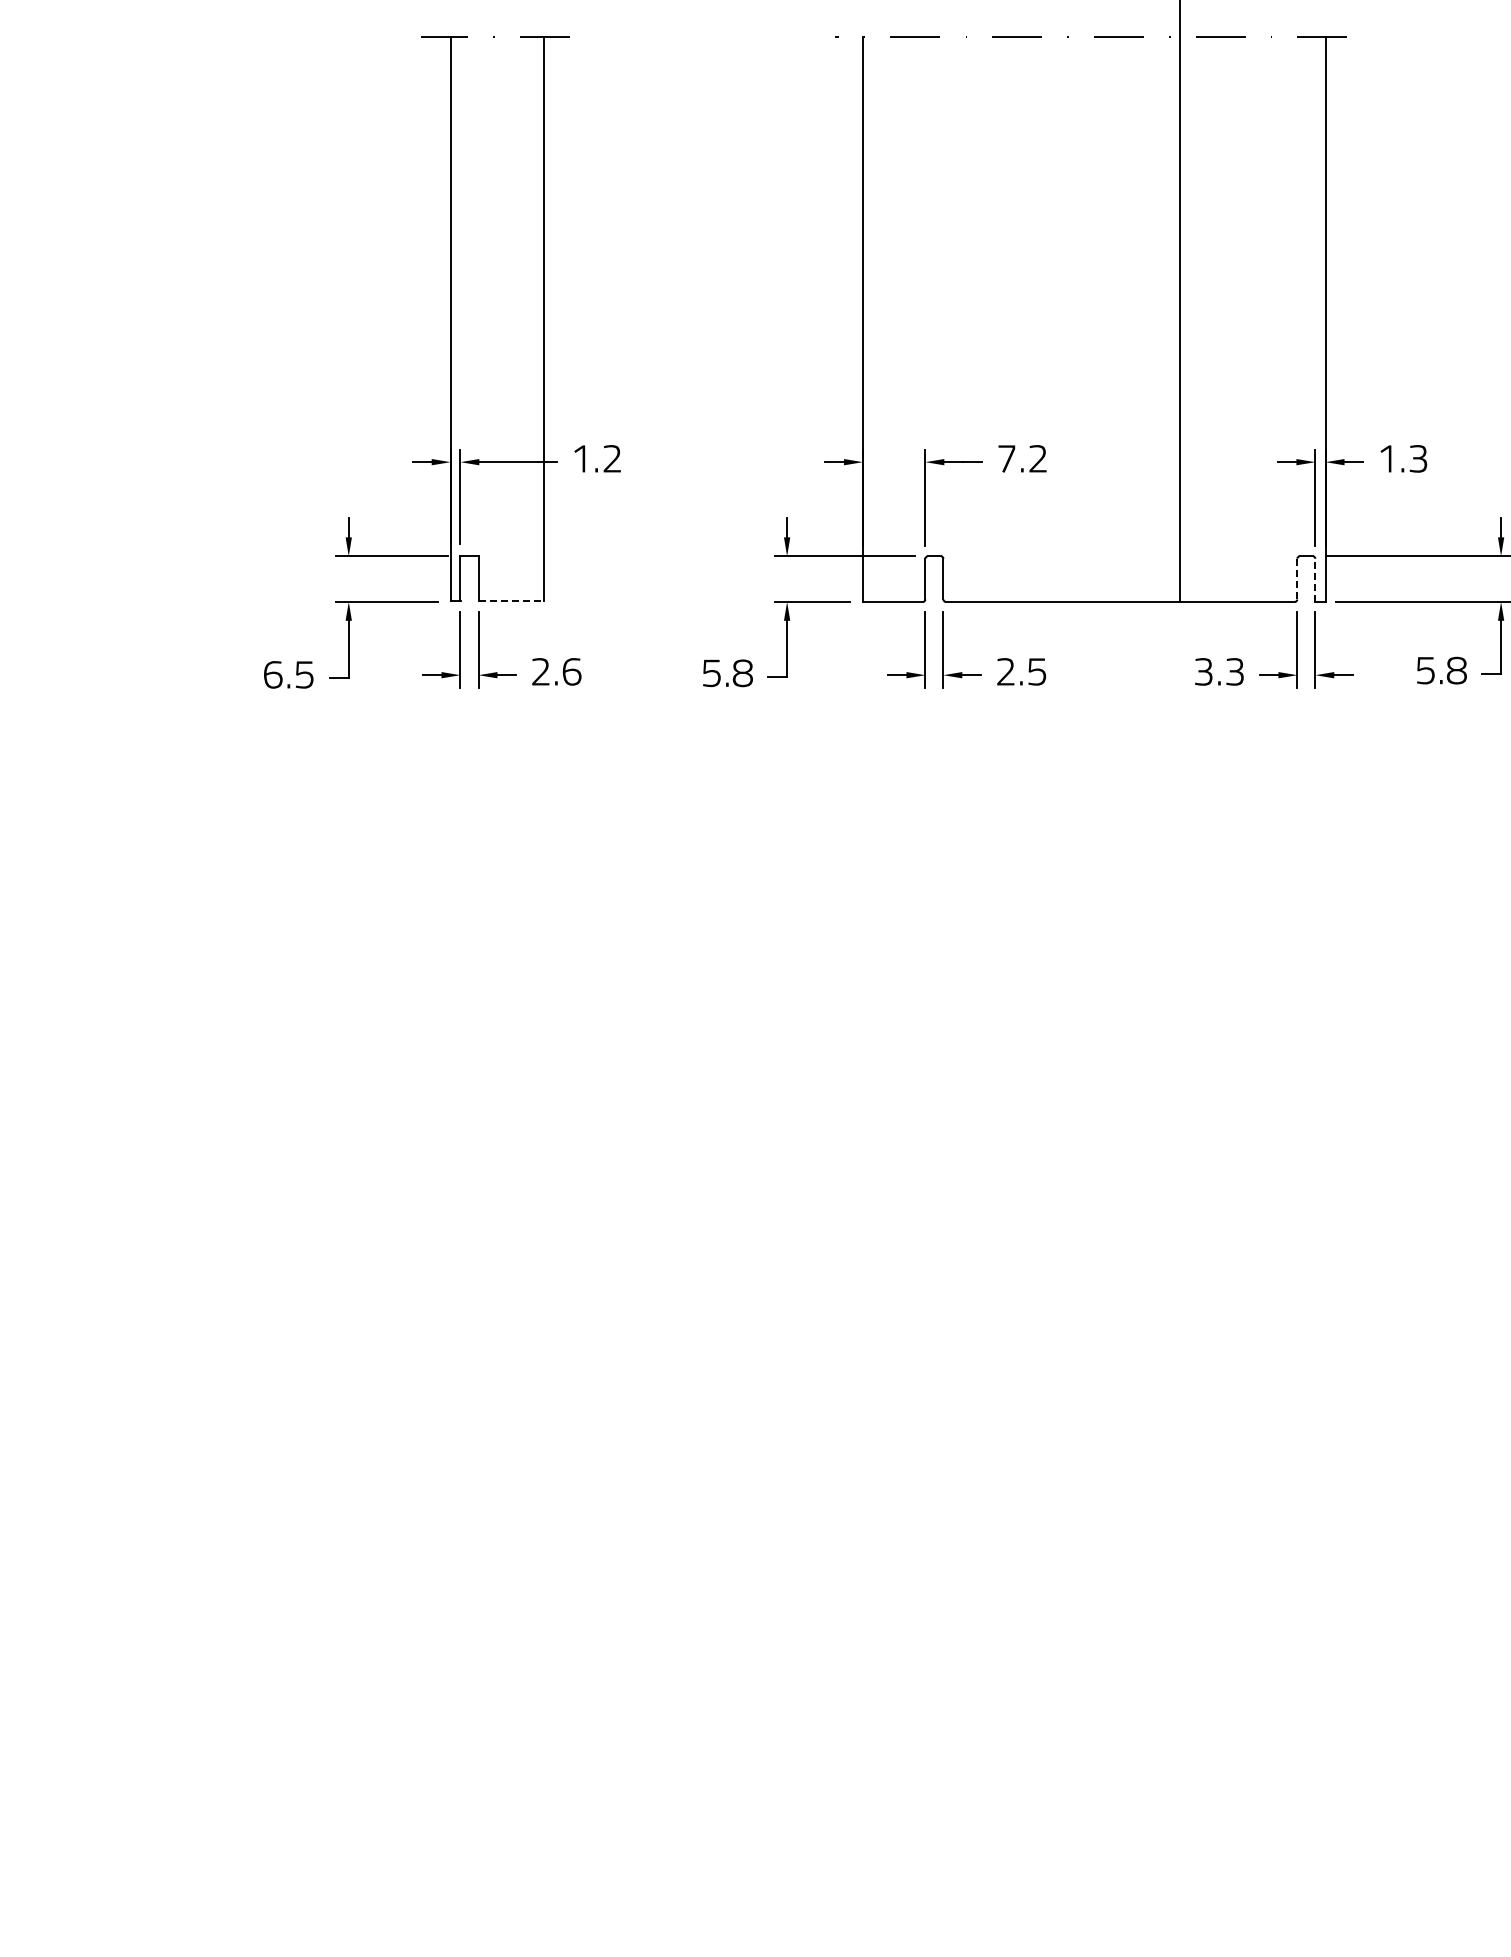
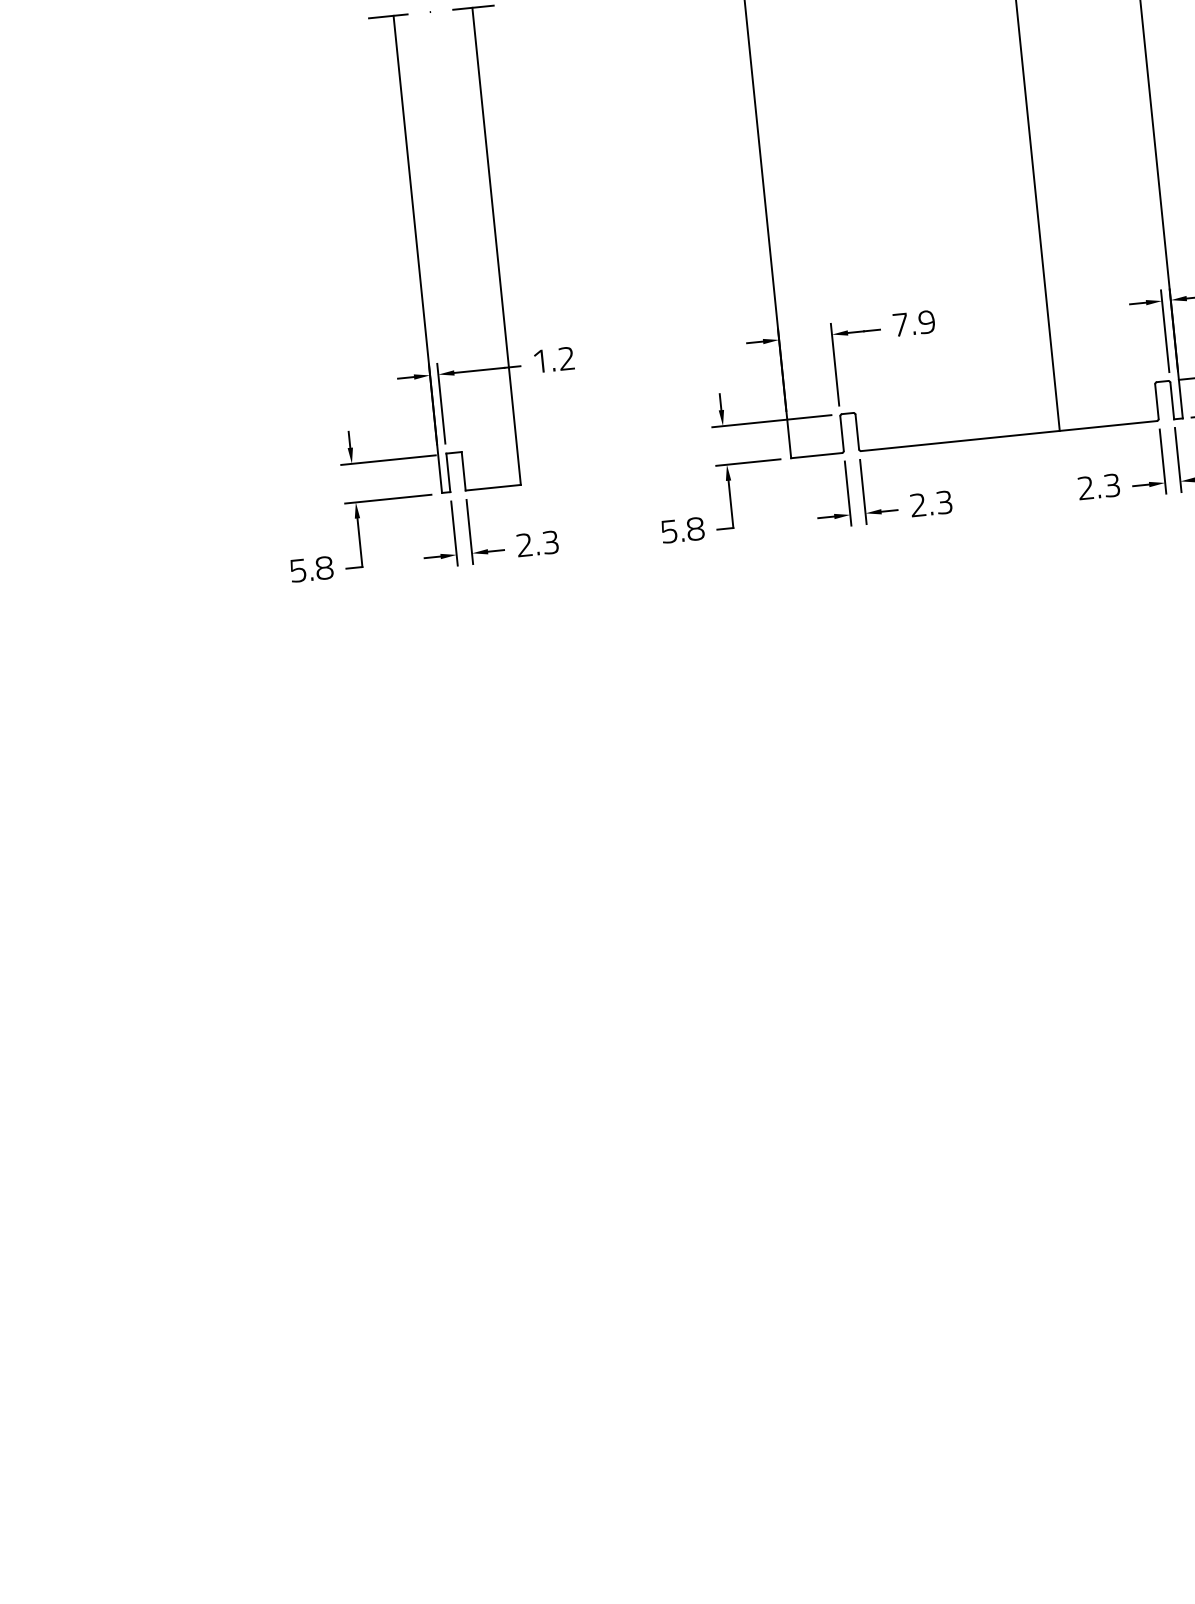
text: (1037, 458) -> (926, 321), 7.2 -> 7.9
line: (1297, 578) -> (1156, 401), dashed -> solid
line: (1315, 580) -> (1172, 401), dashed -> solid
line: (511, 601) -> (493, 488), dashed -> solid
text: (571, 671) -> (550, 542), 2.6 -> 2.3
text: (1037, 671) -> (944, 502), 2.5 -> 2.3
text: (1203, 671) -> (1085, 487), 3.3 -> 2.3
text: (289, 674) -> (311, 569), 6.5 -> 5.8

